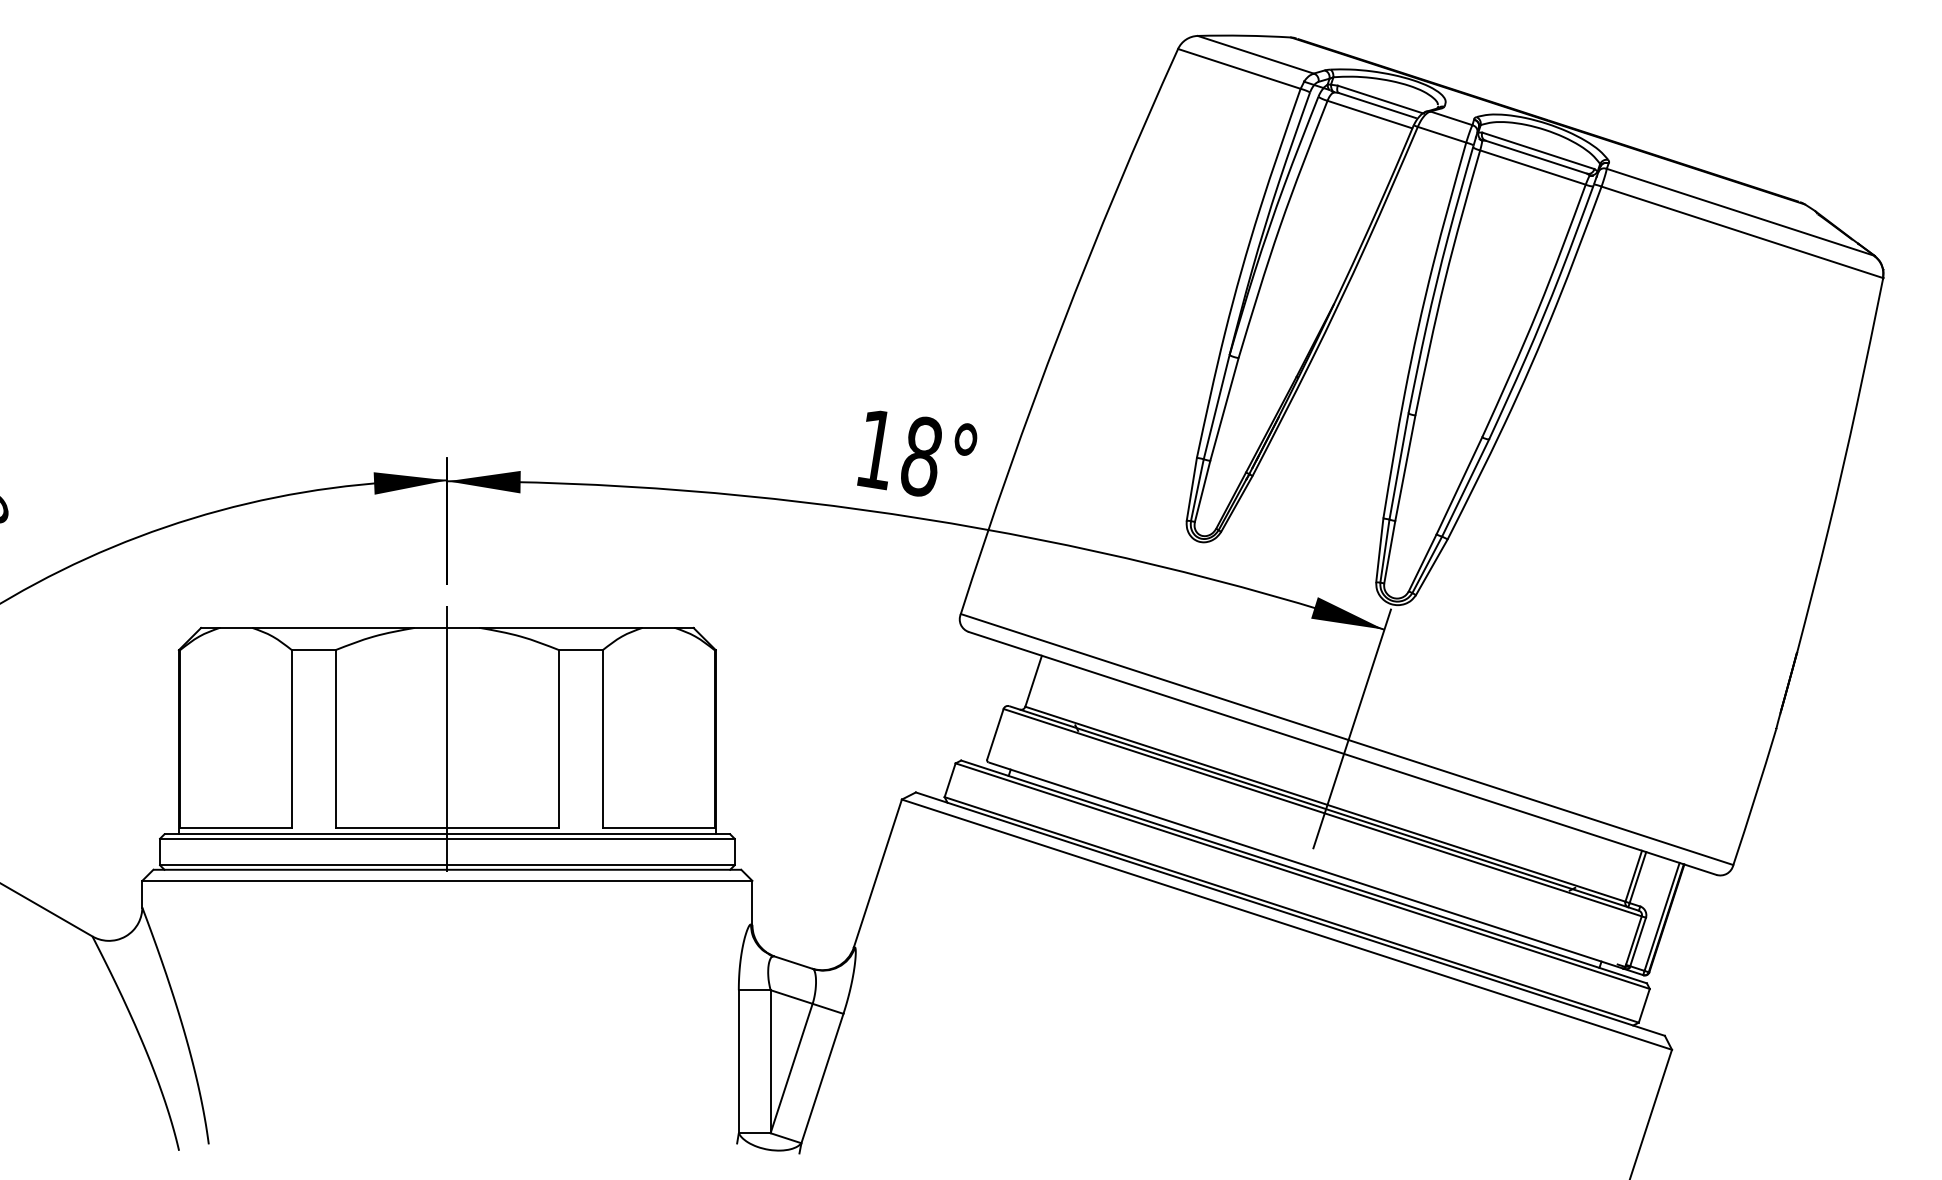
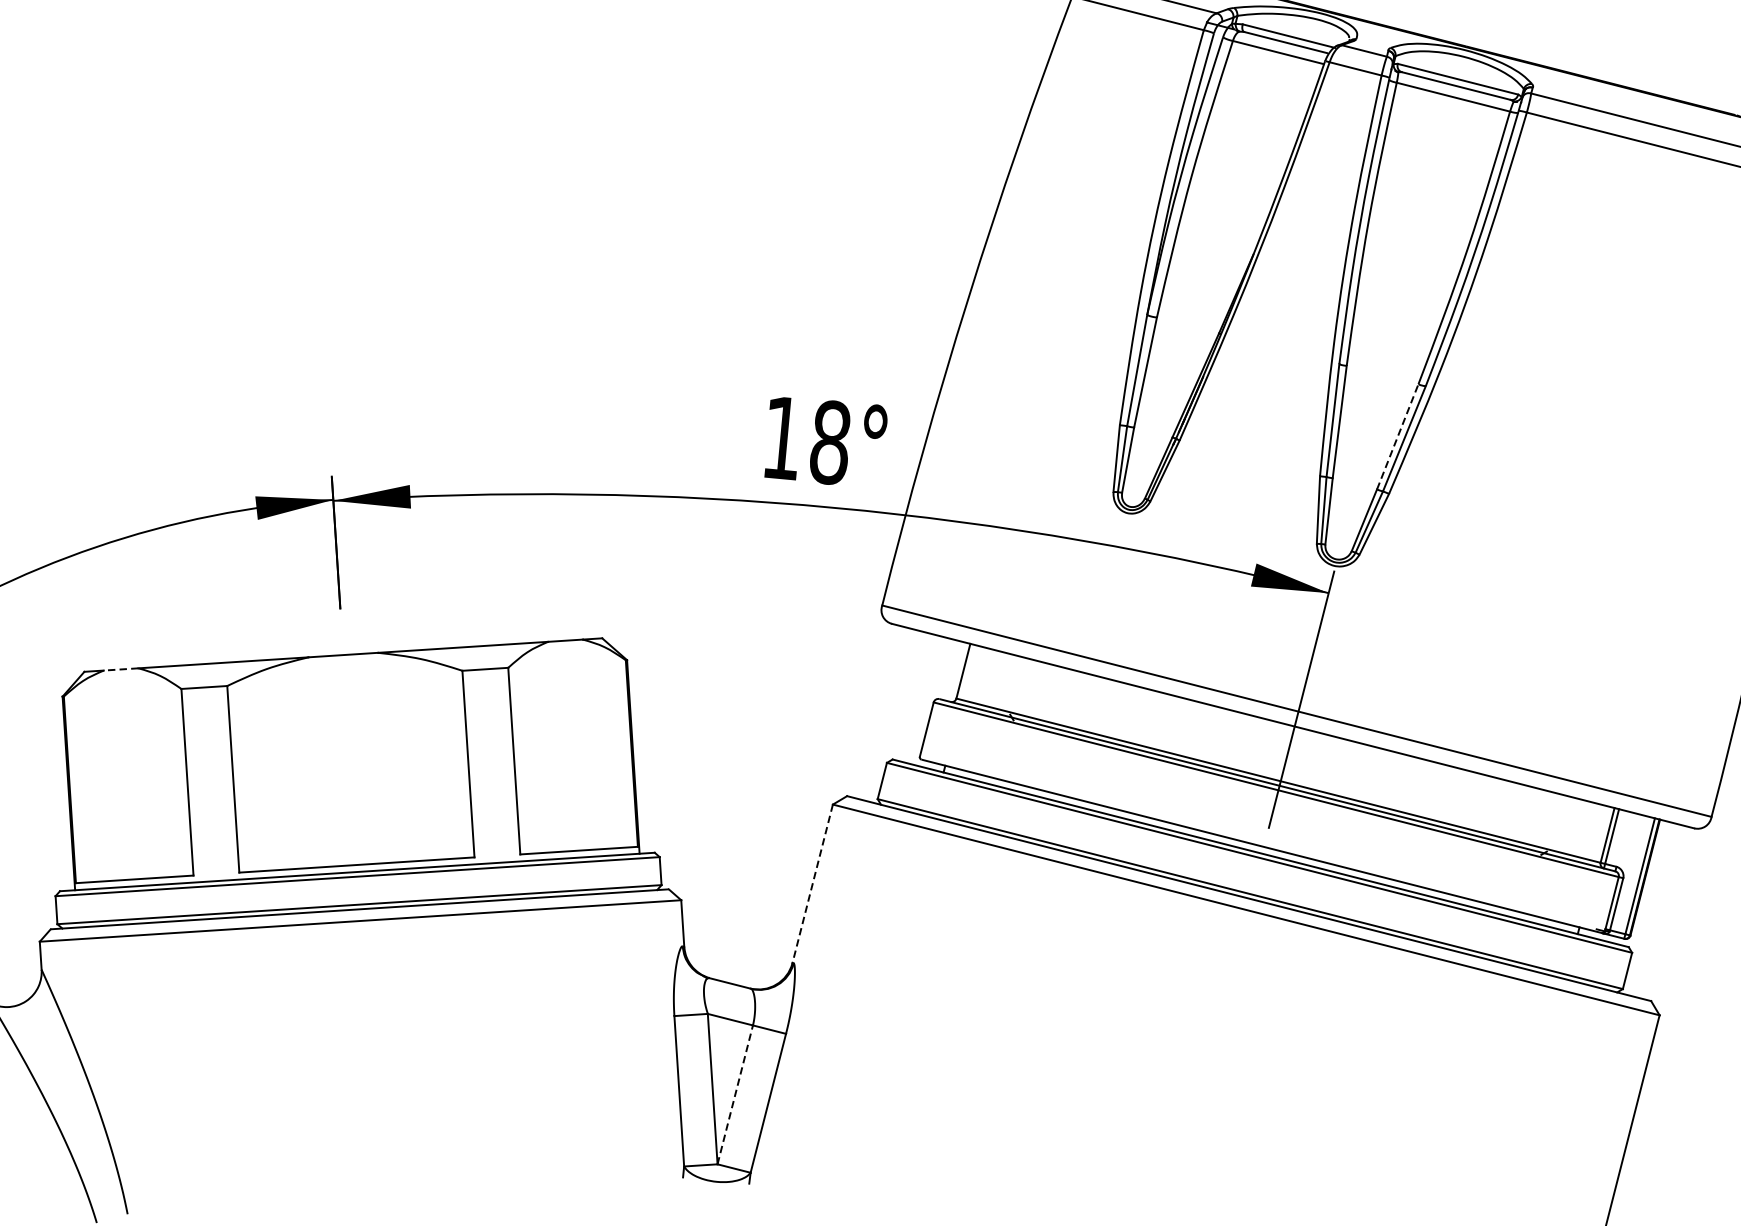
line: (1459, 485) -> (1397, 436), solid -> dashed
line: (235, 627) -> (120, 668), solid -> dashed
line: (447, 738) -> (351, 771), removed
line: (877, 873) -> (812, 883), solid -> dashed
line: (791, 1068) -> (735, 1094), solid -> dashed

